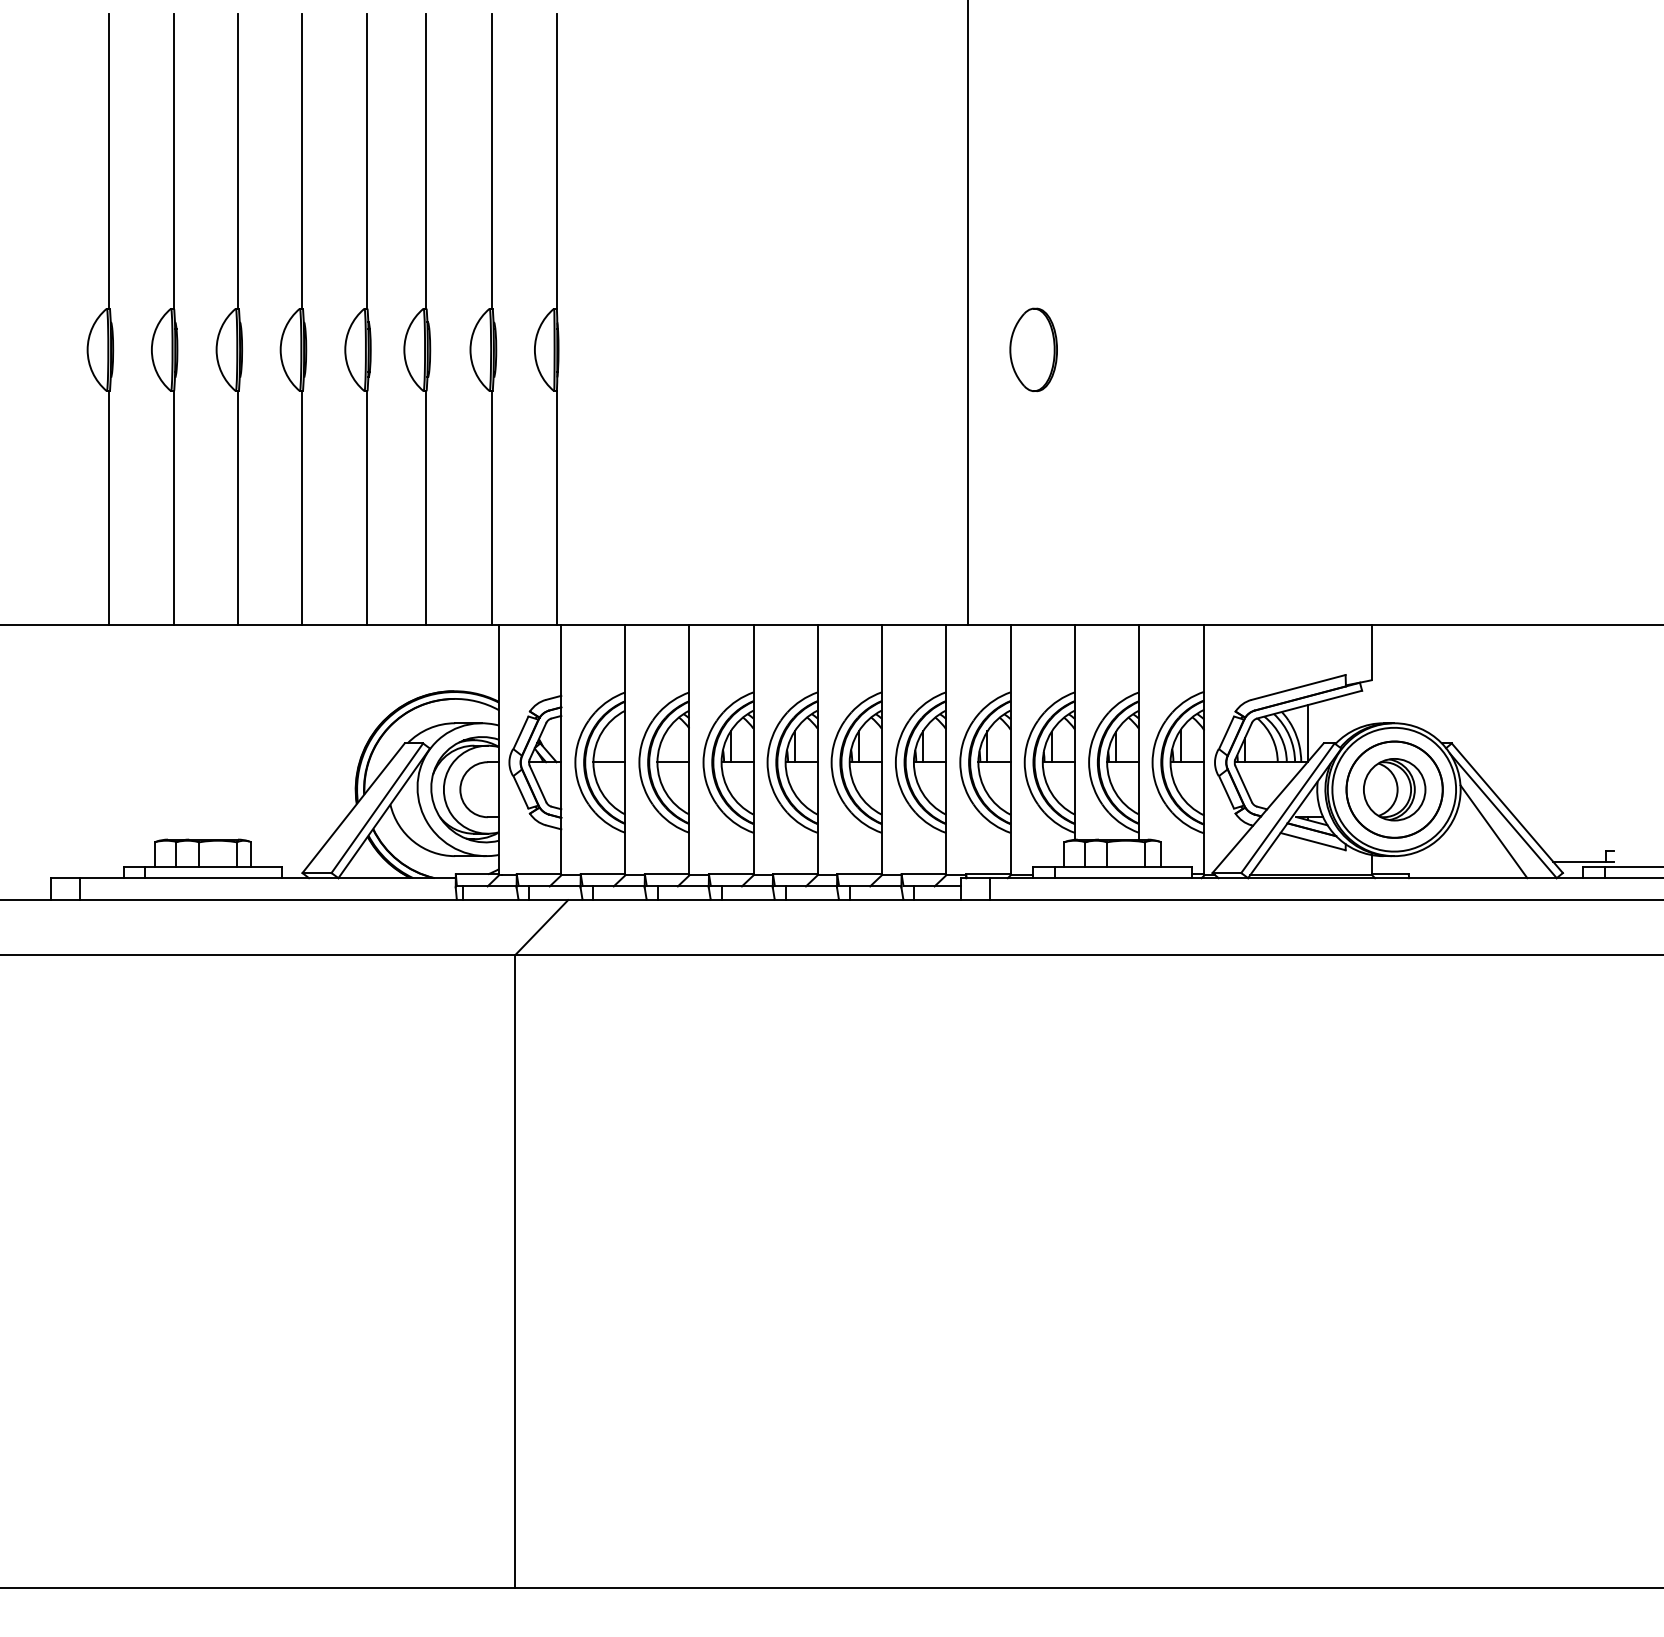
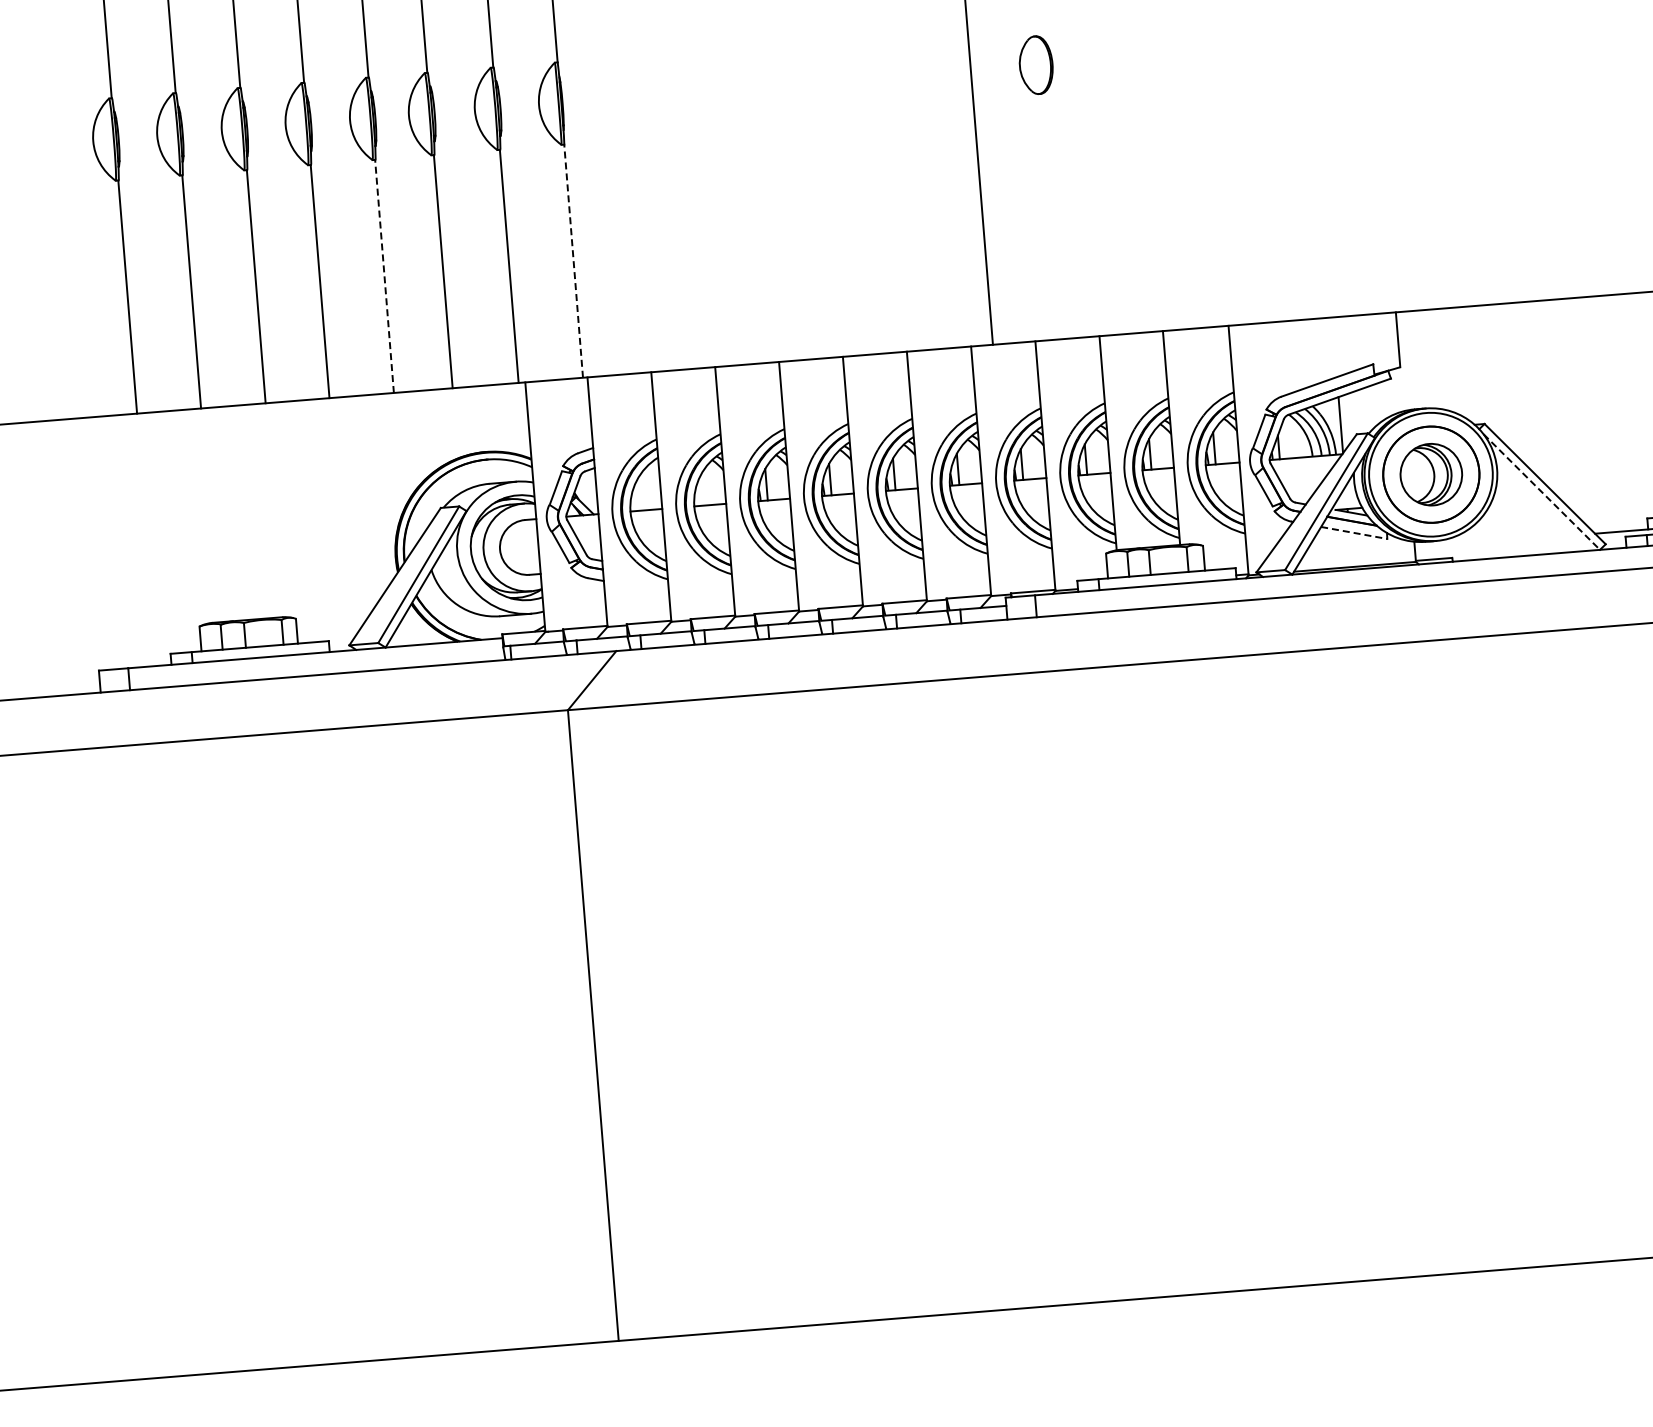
part: (1033, 349) -> (1036, 64), size x0.7
line: (367, 508) -> (384, 276), solid -> dashed
line: (556, 508) -> (573, 261), solid -> dashed
line: (1503, 816) -> (1541, 492), solid -> dashed
line: (1493, 831) -> (1533, 508), removed
line: (1313, 841) -> (1354, 532), solid -> dashed

